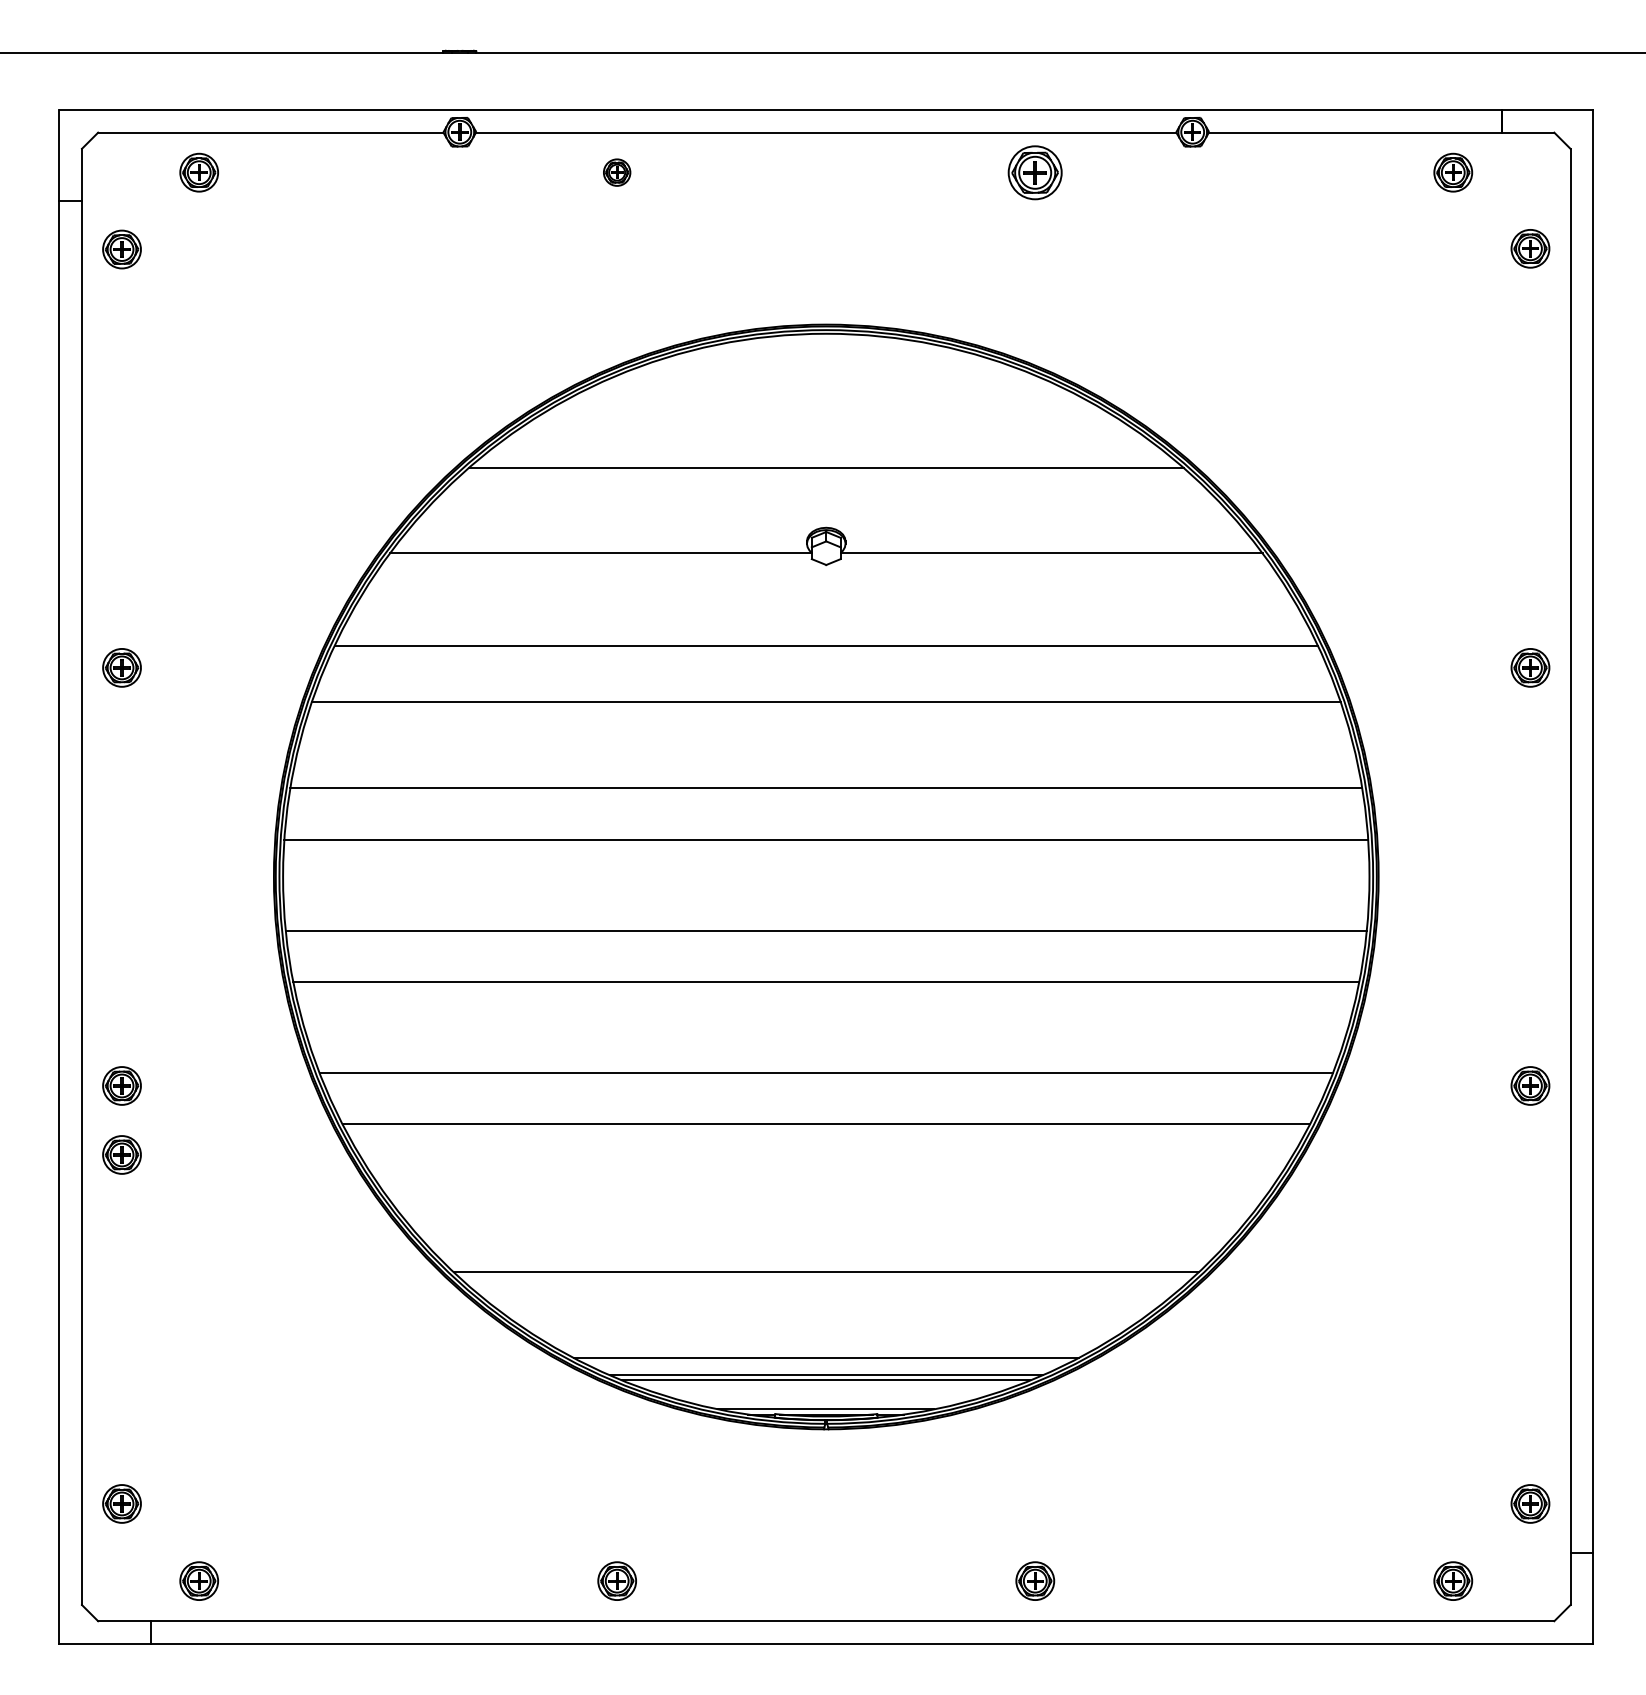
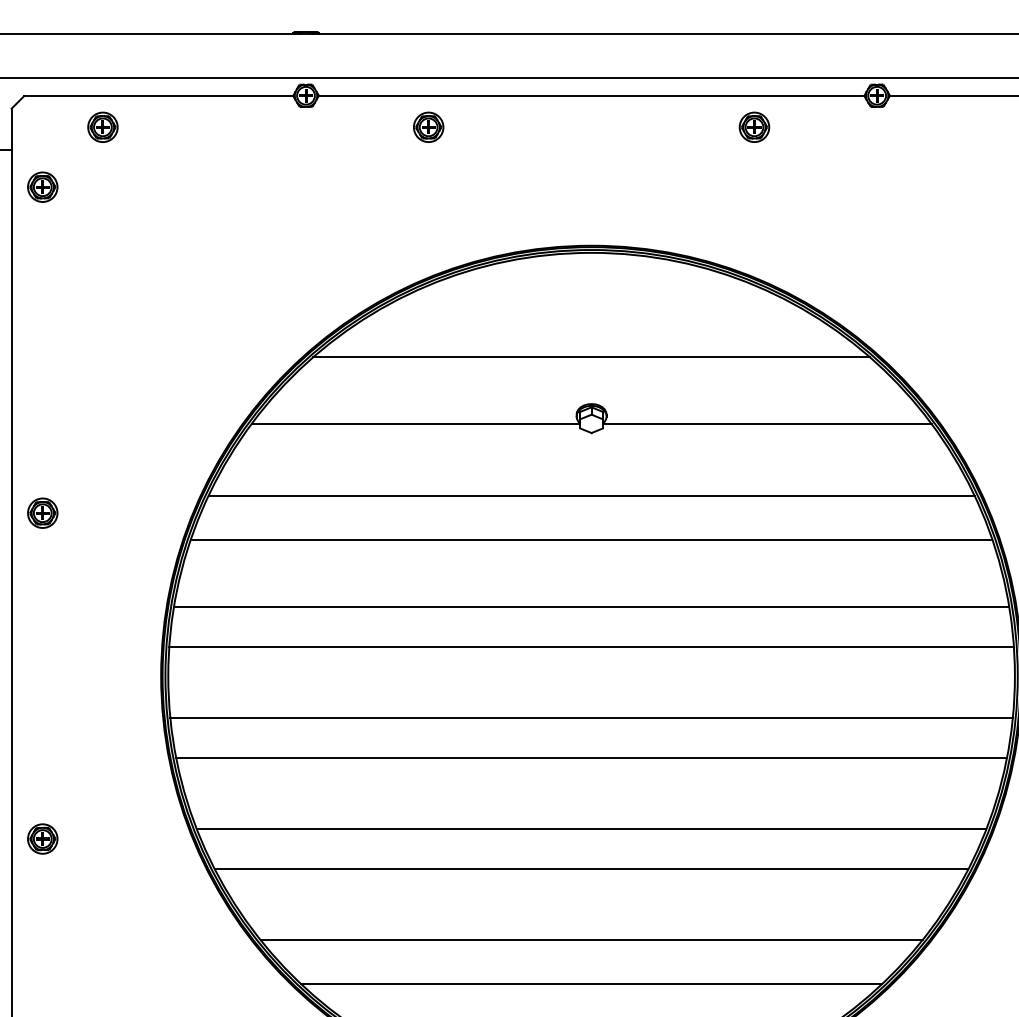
part: (616, 172) -> (428, 127), size x1.43
part: (1035, 172) -> (754, 127), size x0.71
part: (121, 1154) -> (42, 892), removed
line: (826, 1215) -> (591, 939), added

